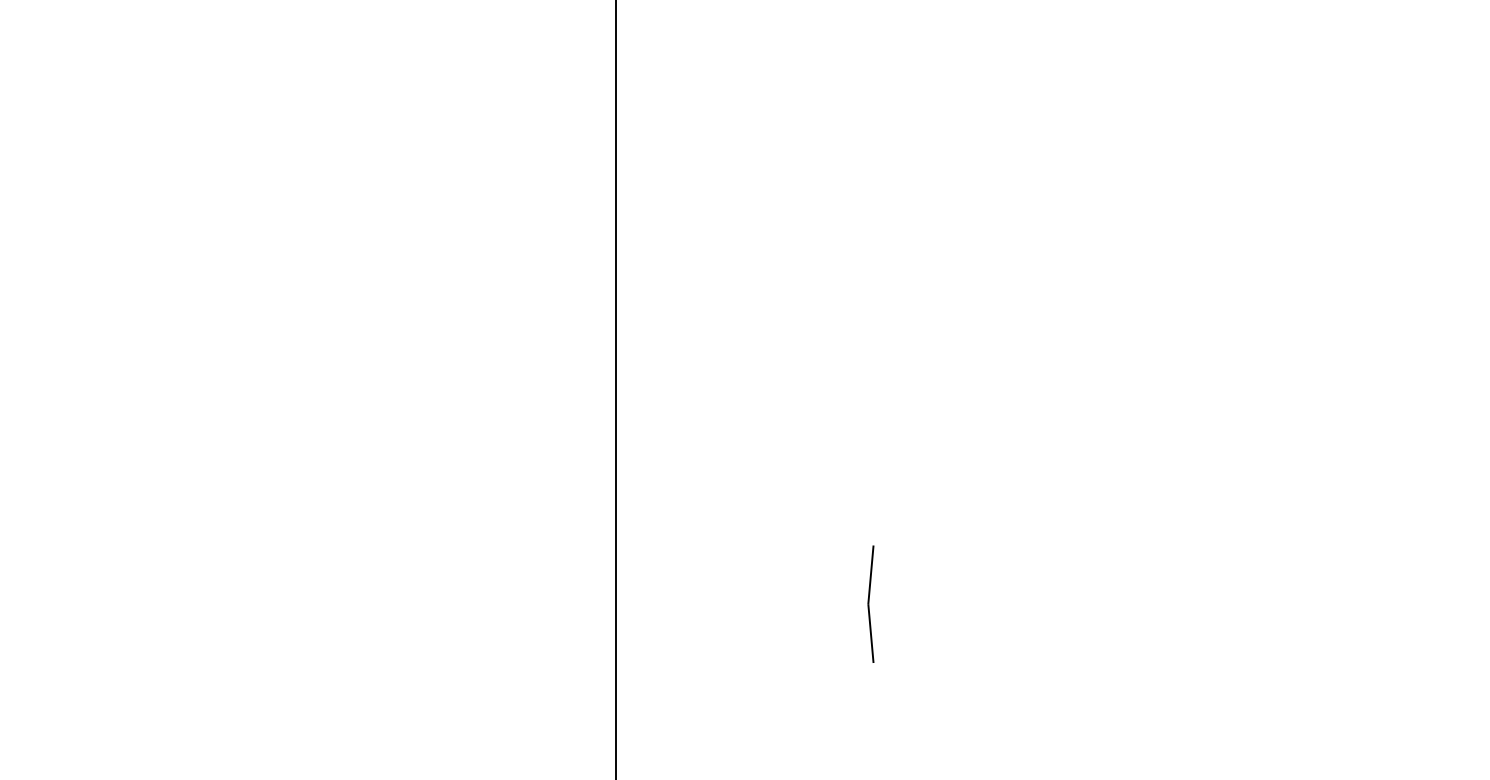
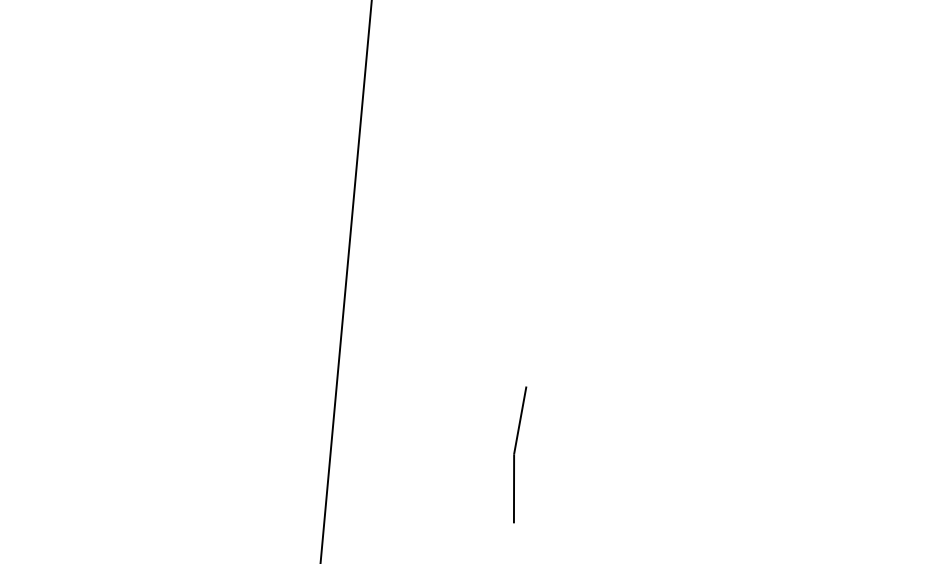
part: (870, 603) -> (516, 453), size x1.6

